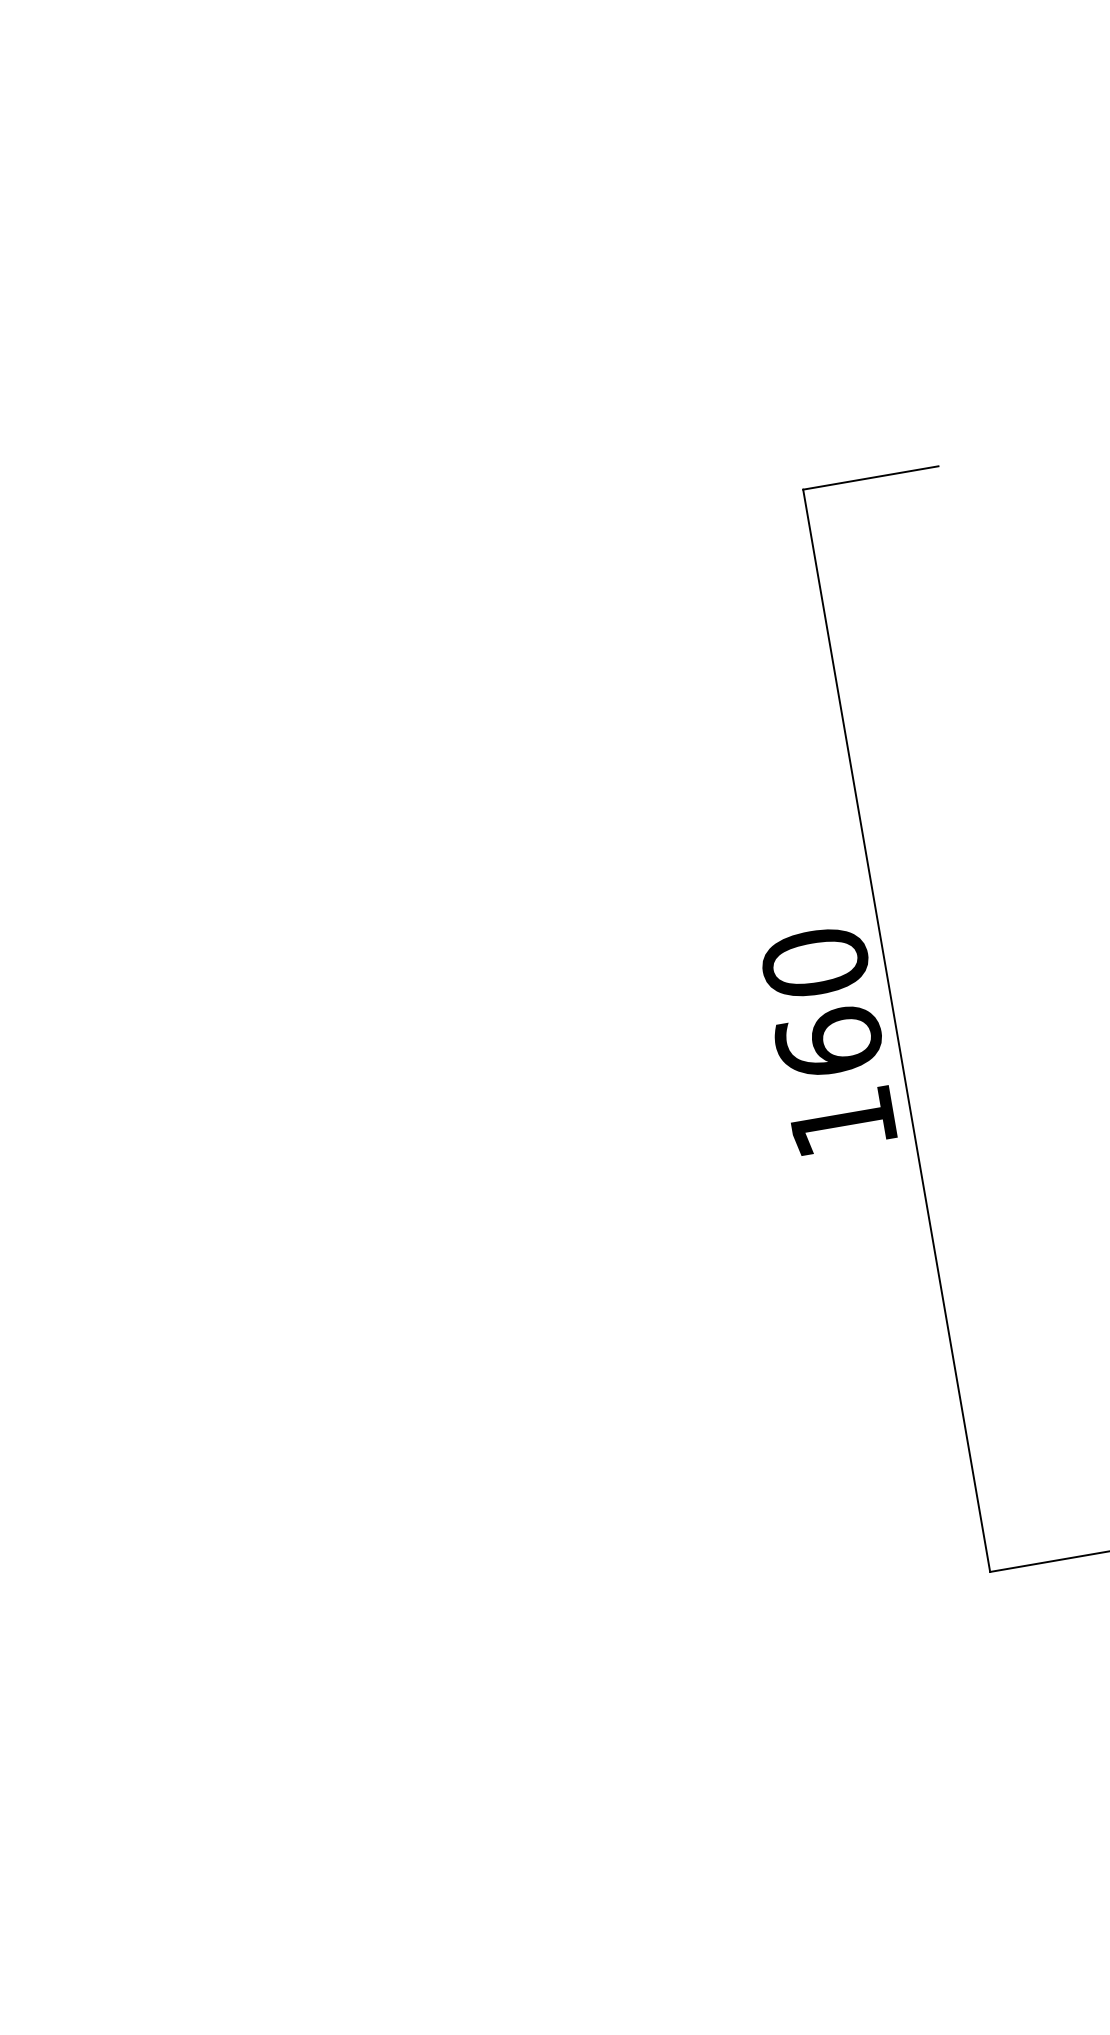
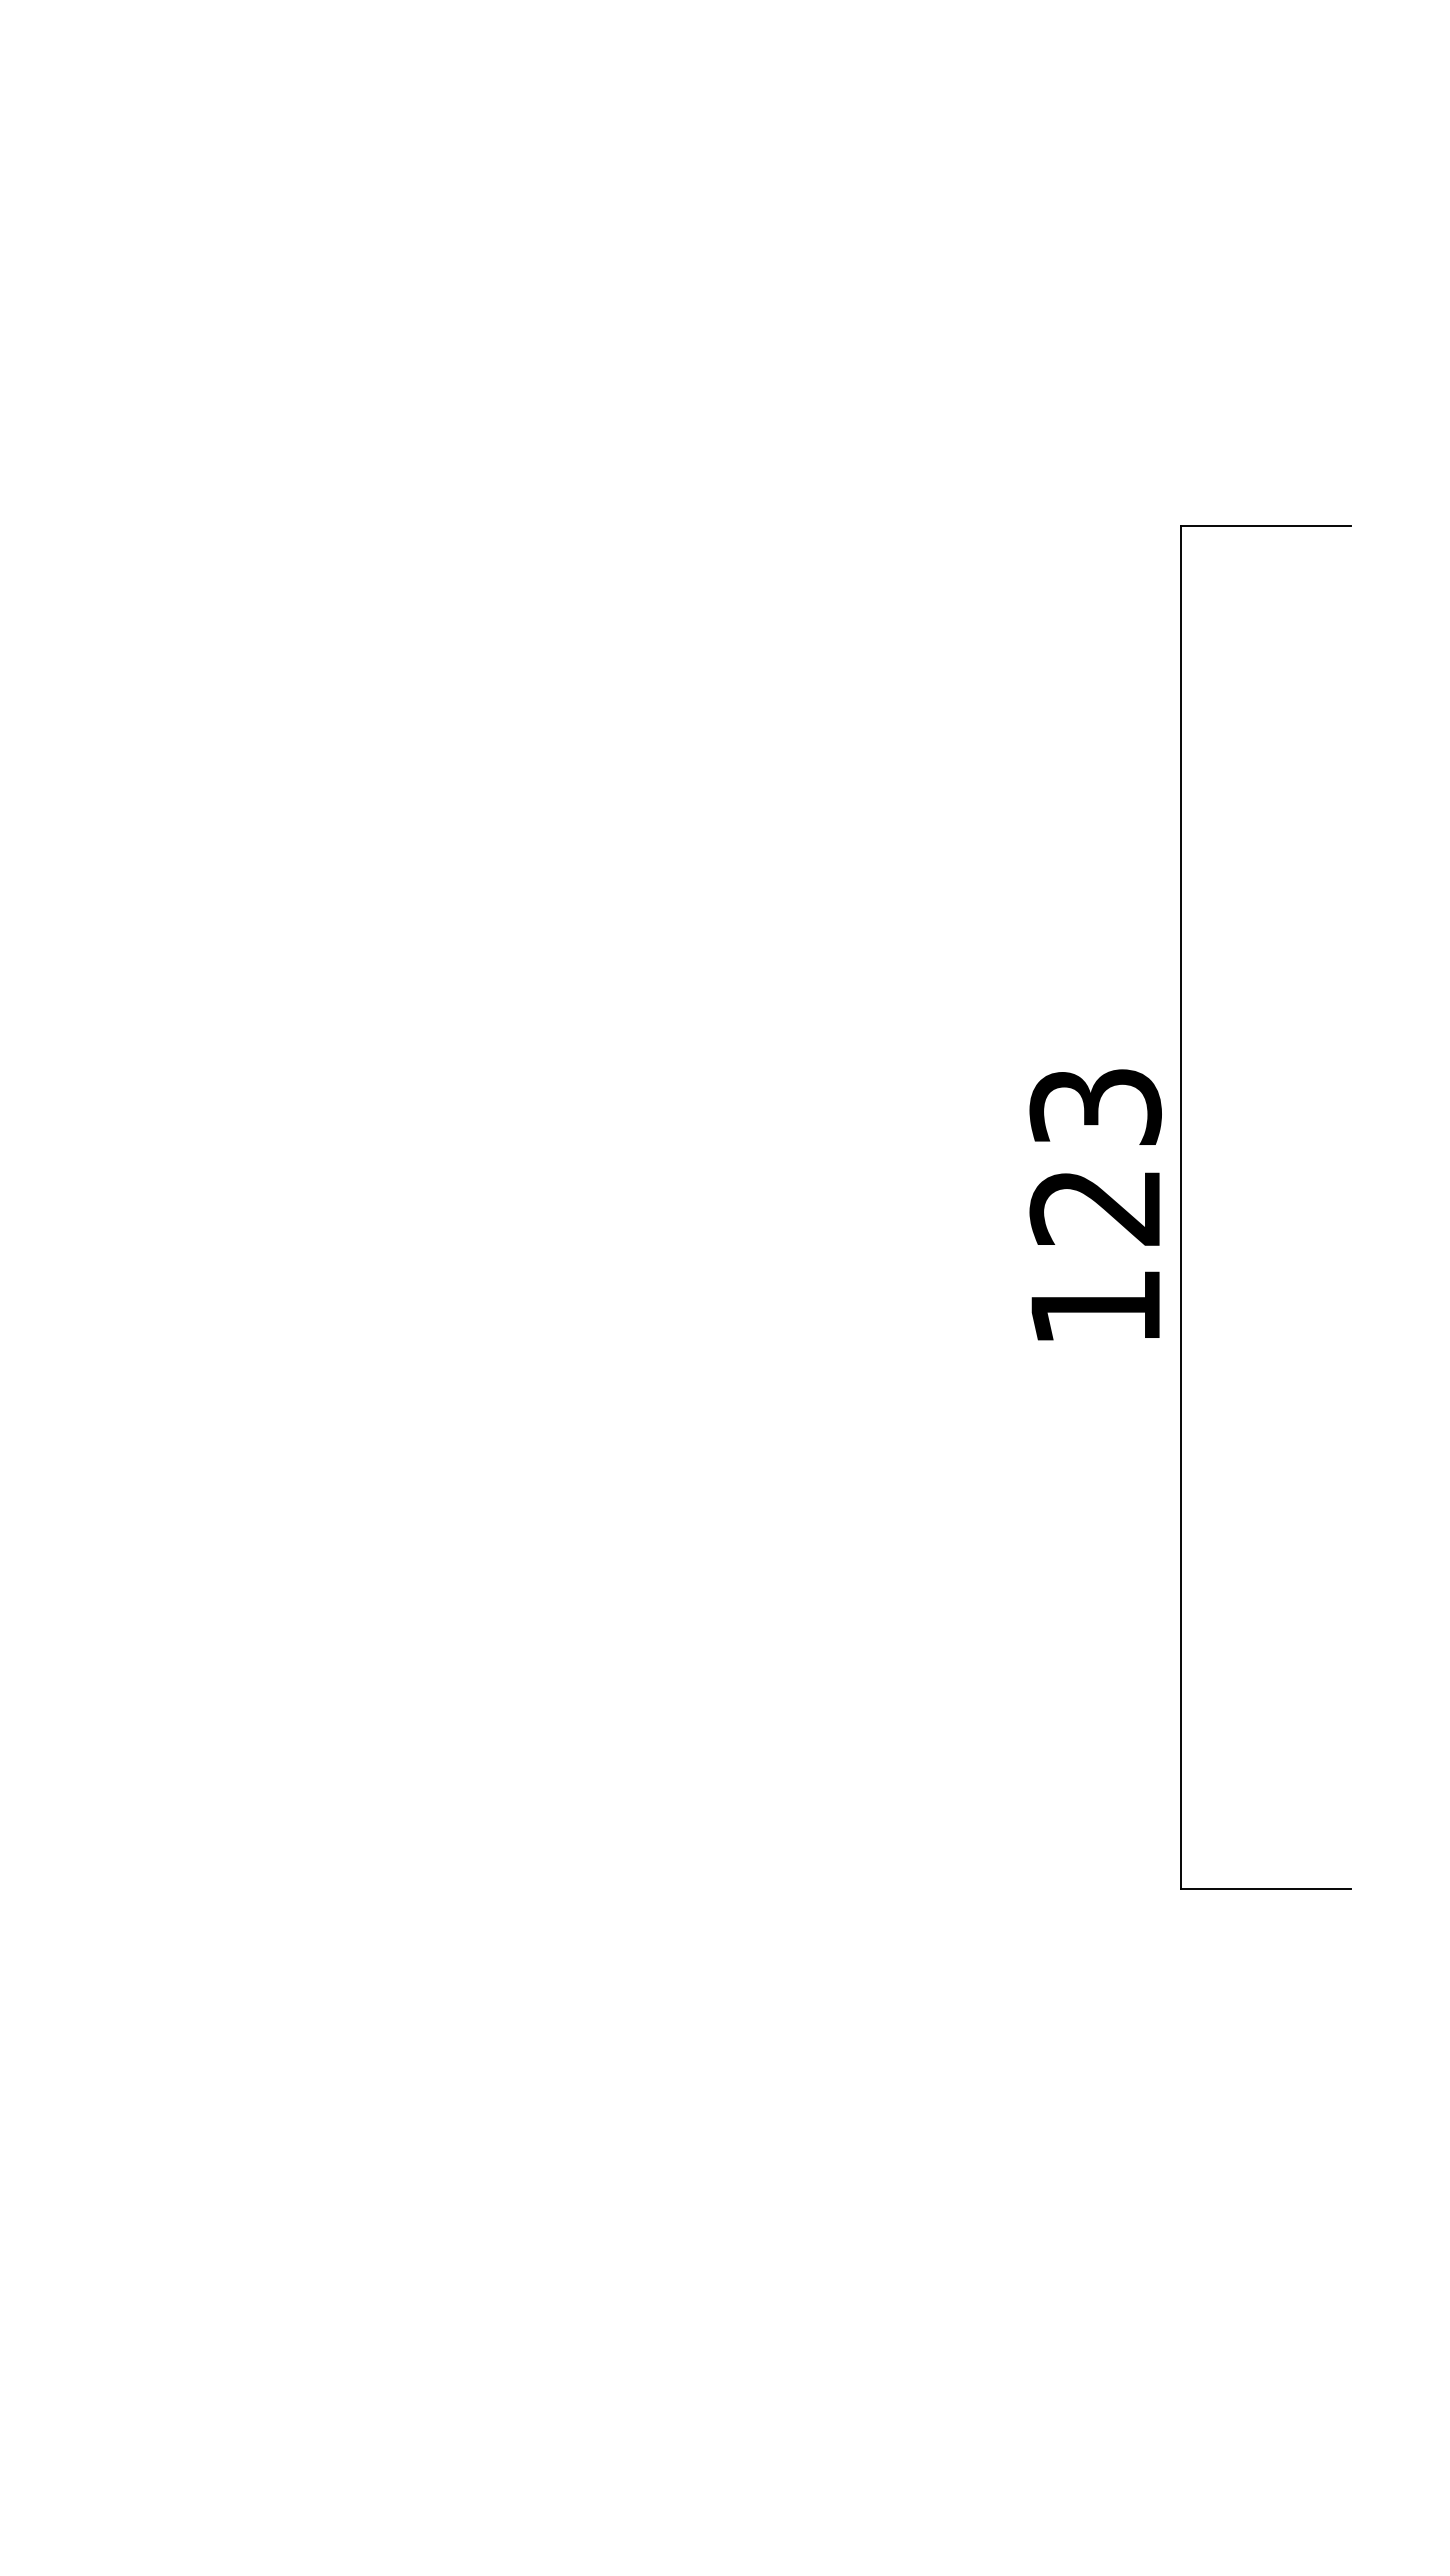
text: (822, 1002) -> (1095, 1156), 160 -> 123

